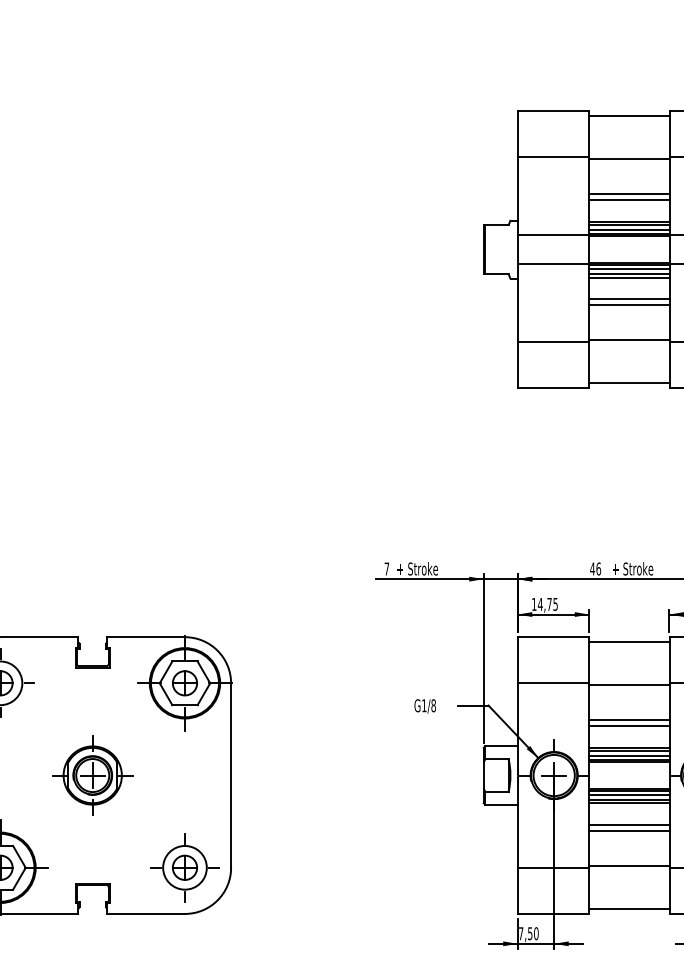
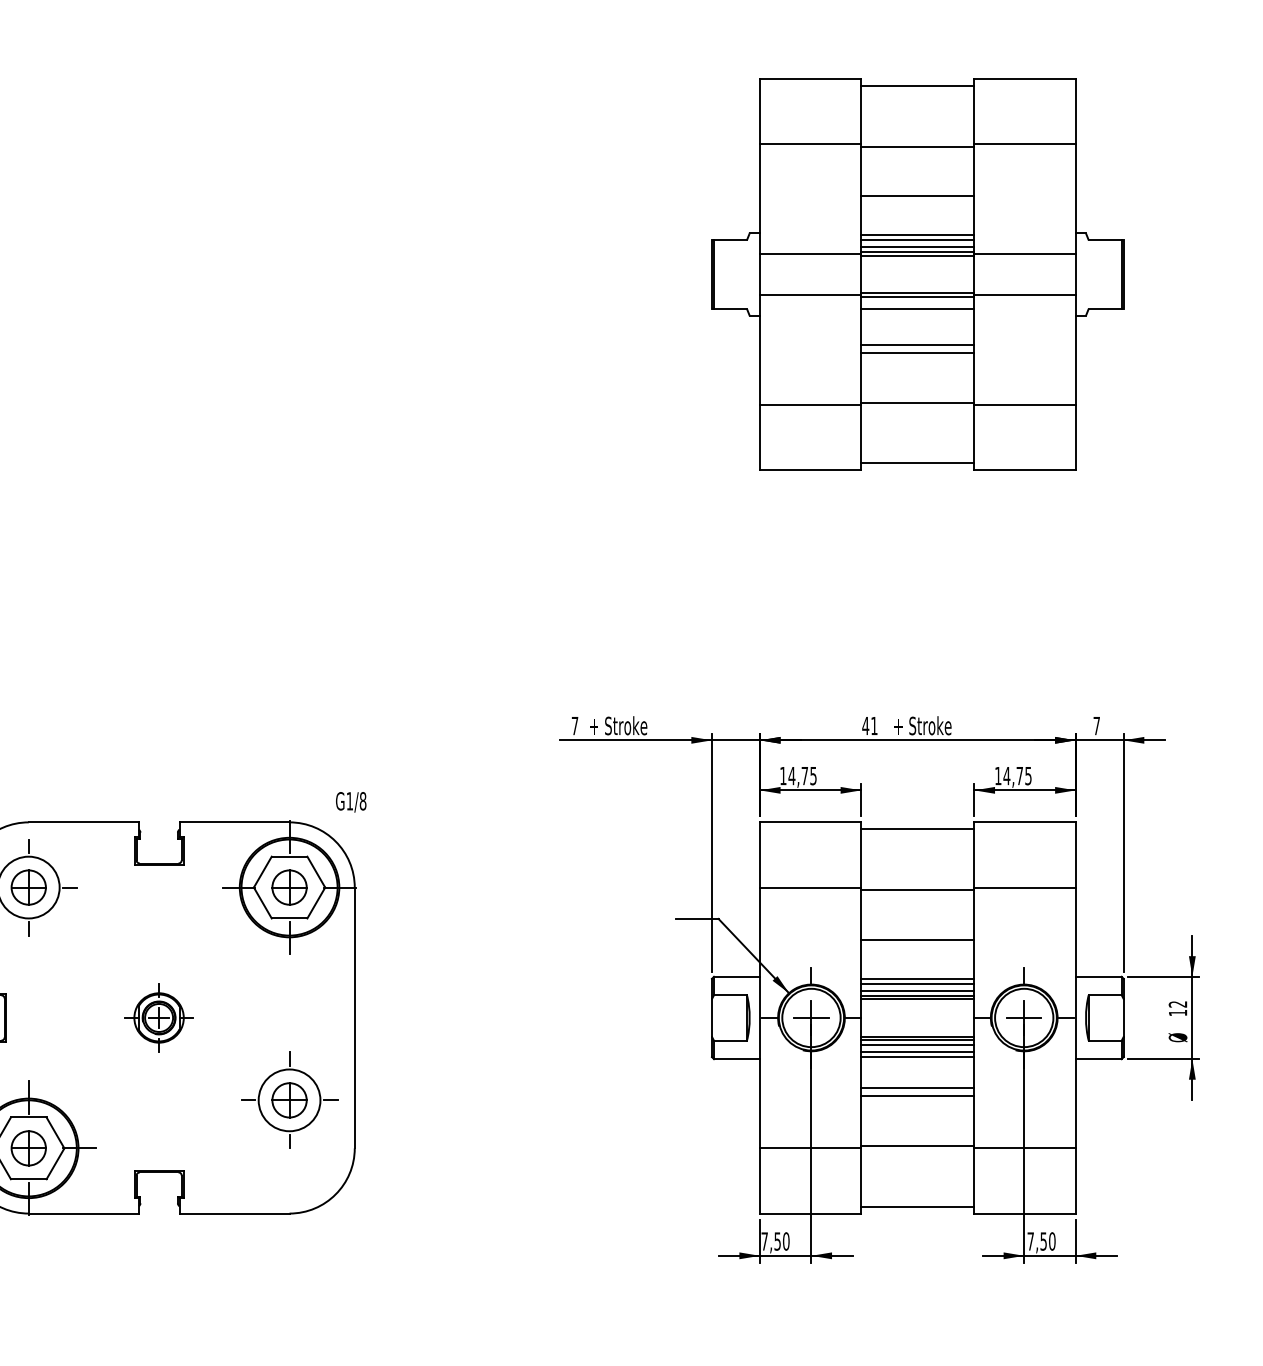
line: (629, 200) -> (917, 204), removed
line: (629, 269) -> (917, 302), removed
line: (629, 277) -> (917, 314), removed
text: (598, 568) -> (874, 725), 46 -> 41
text: (425, 706) -> (351, 802), moved
line: (629, 725) -> (917, 947), removed
part: (92, 775) -> (158, 1017), size x0.6
part: (184, 867) -> (289, 1099), moved

